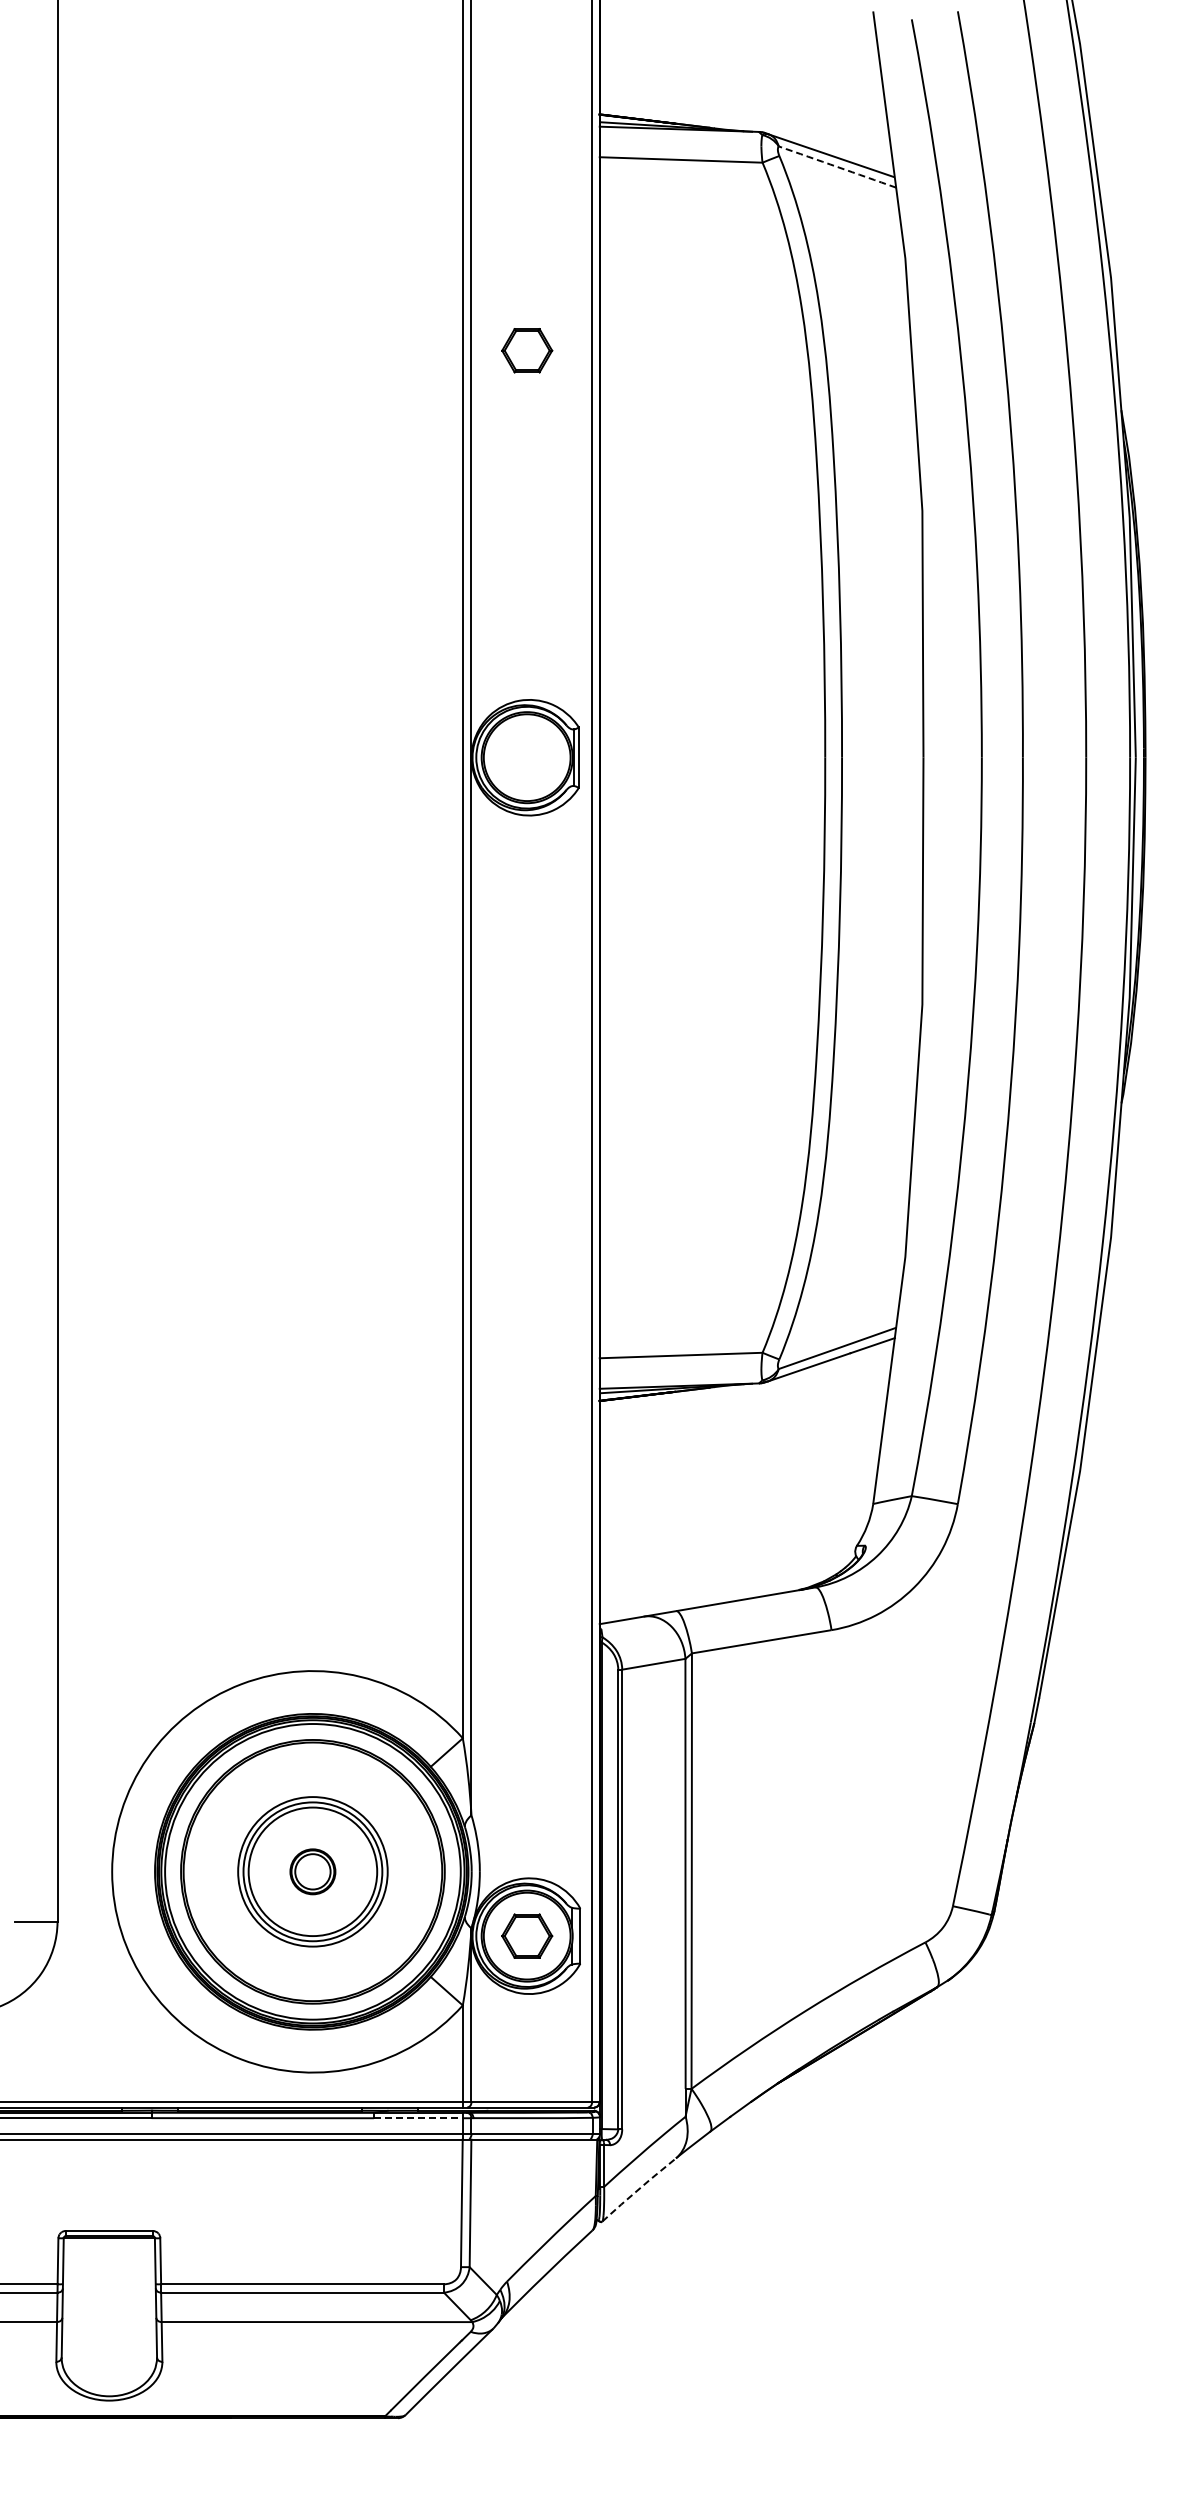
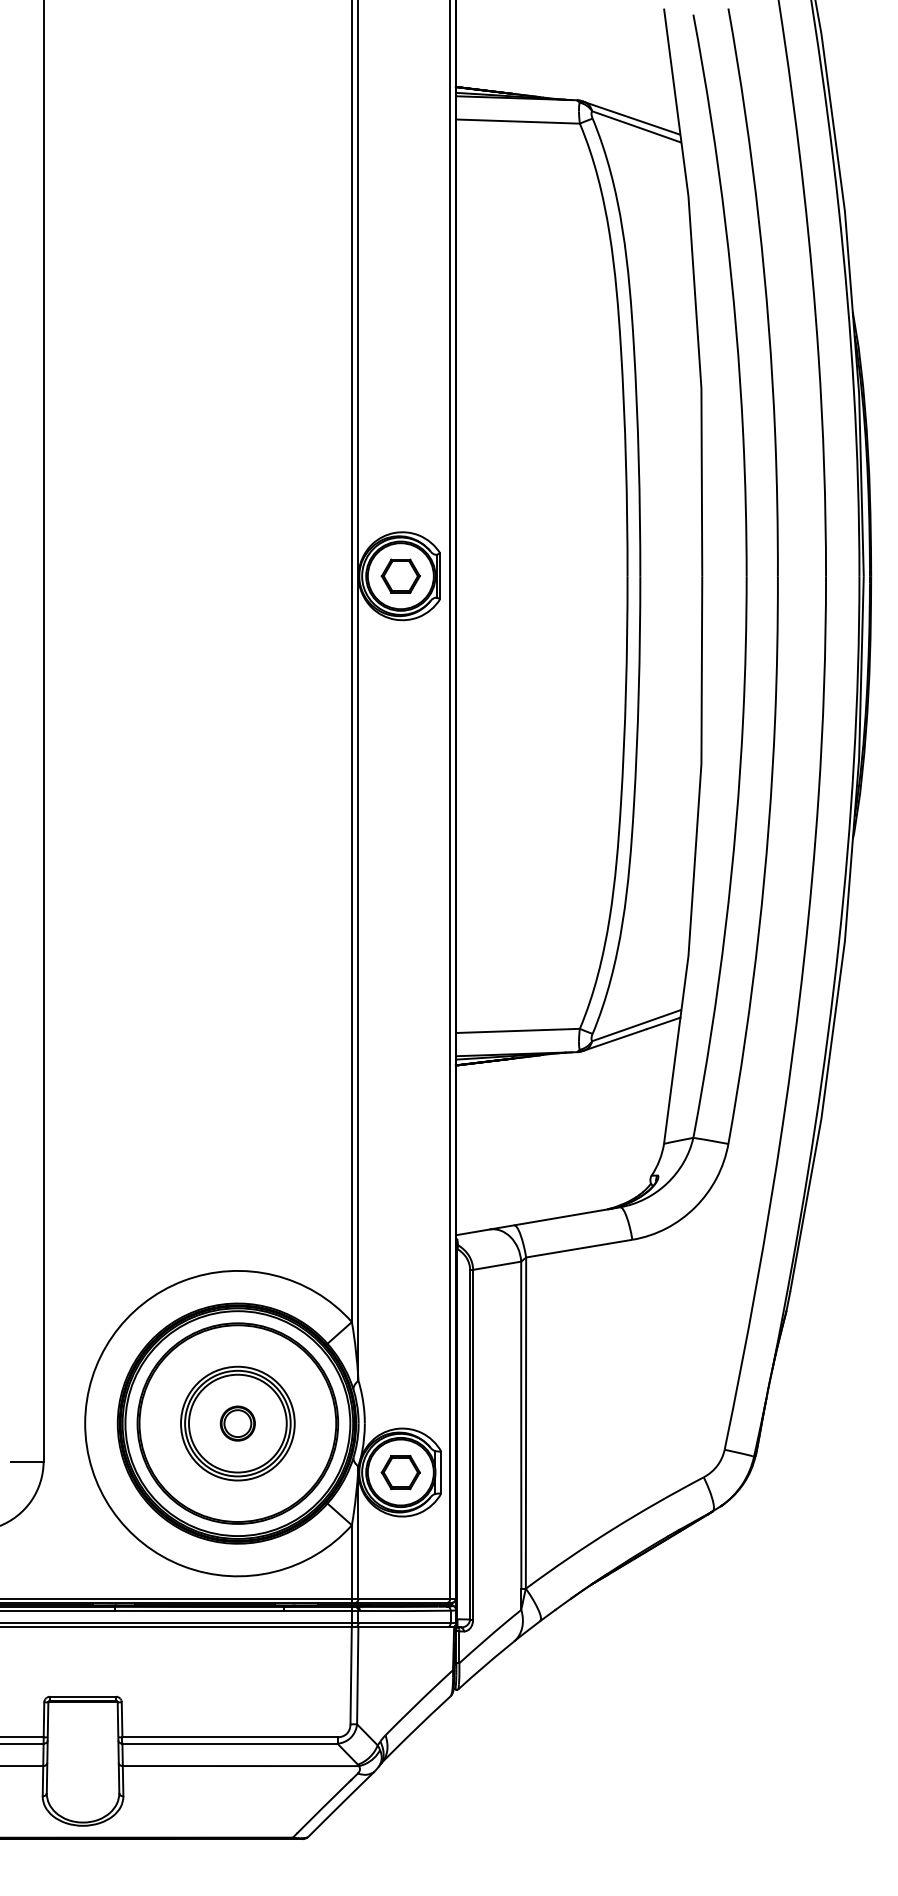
arc: (837, 167) -> (636, 127), dashed -> solid
part: (527, 350) -> (401, 576), moved
line: (418, 2118) -> (318, 1611), dashed -> solid
line: (639, 2189) -> (486, 1665), dashed -> solid

